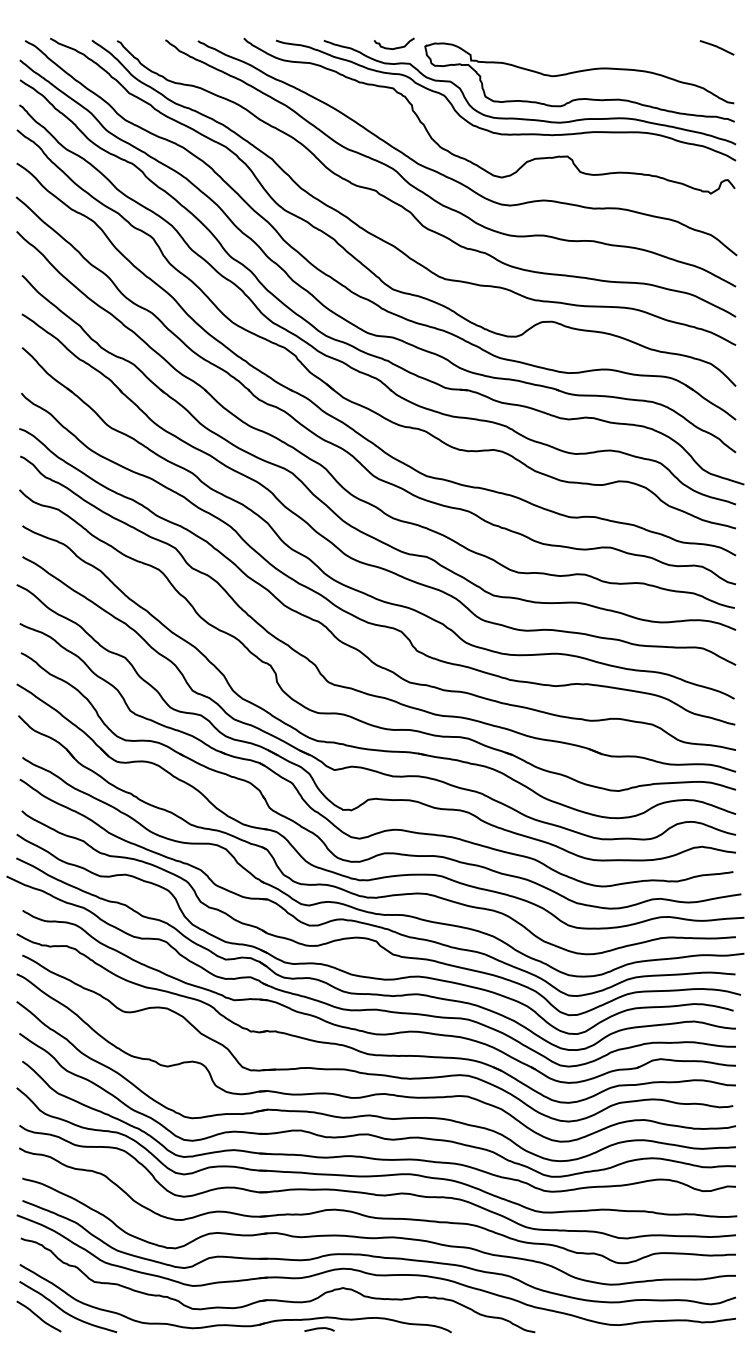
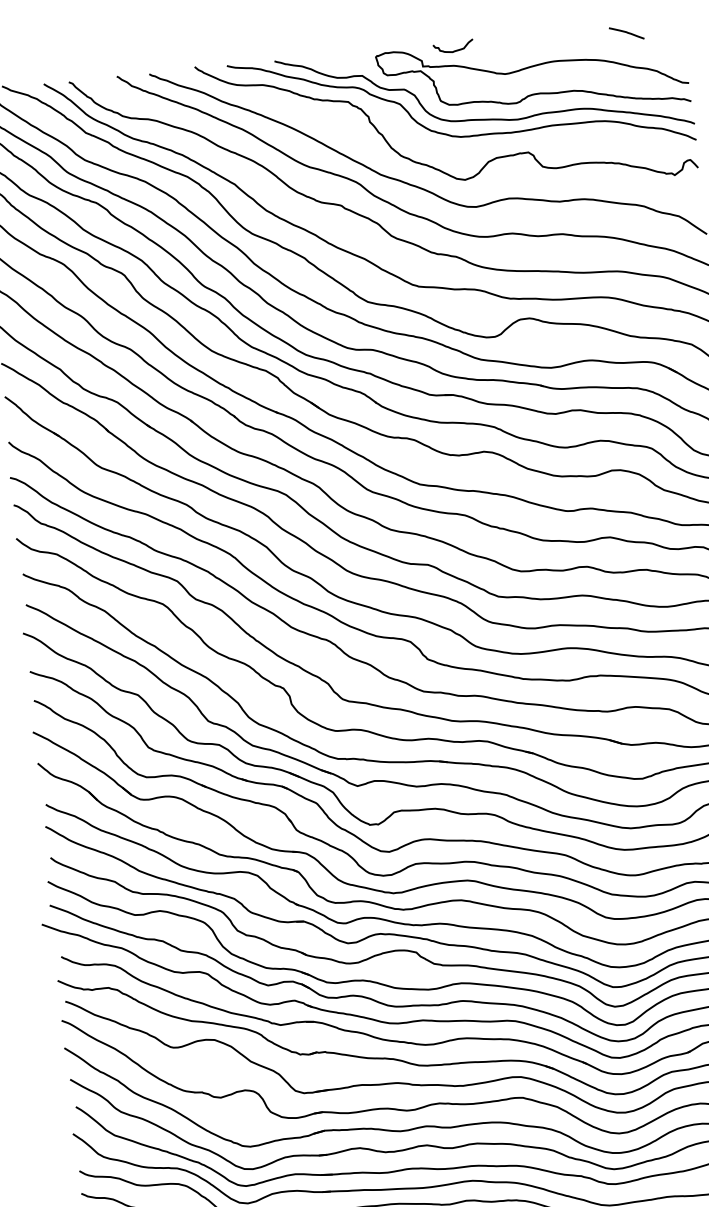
curve: (394, 47) -> (453, 50), moved
curve: (716, 47) -> (626, 33), moved

